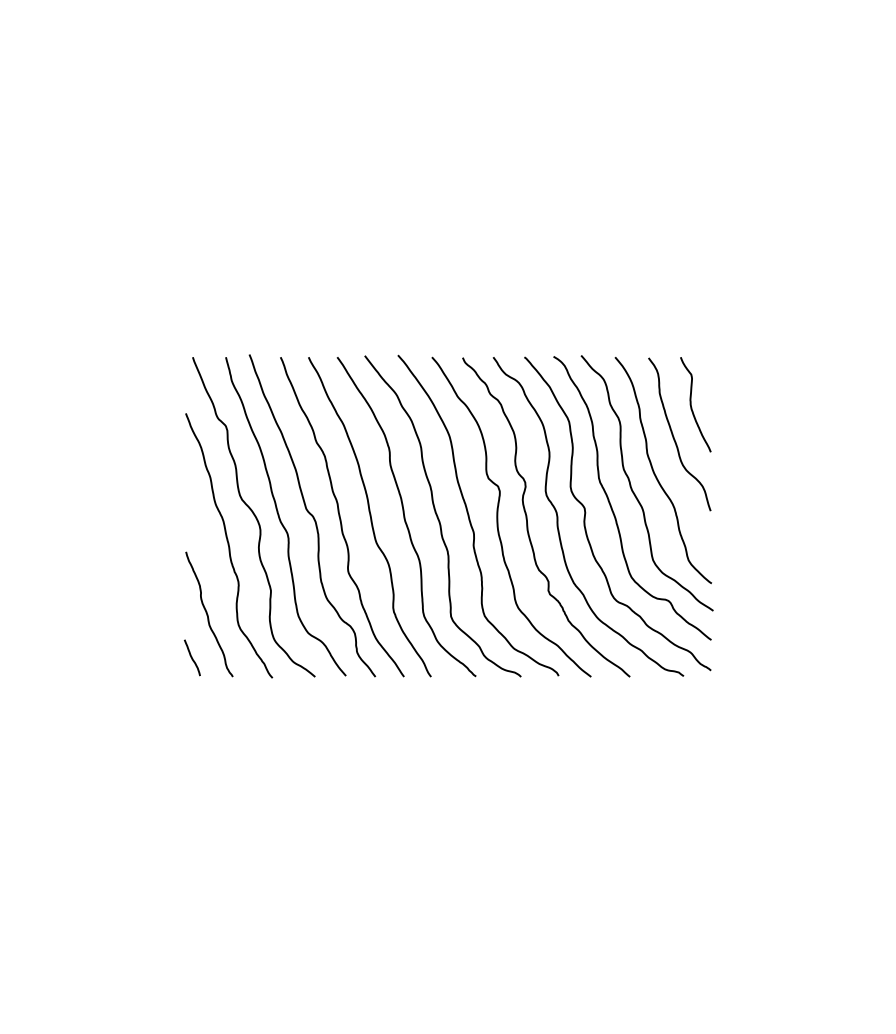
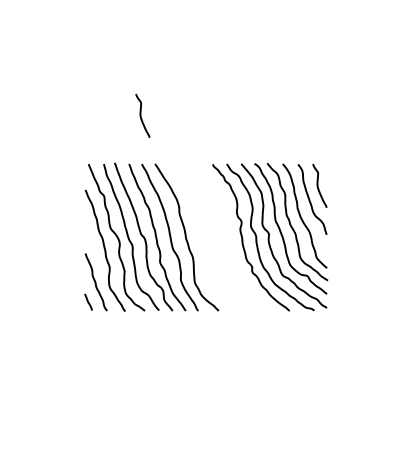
curve: (307, 251) -> (141, 115), added
part: (477, 514) -> (219, 236), removed

